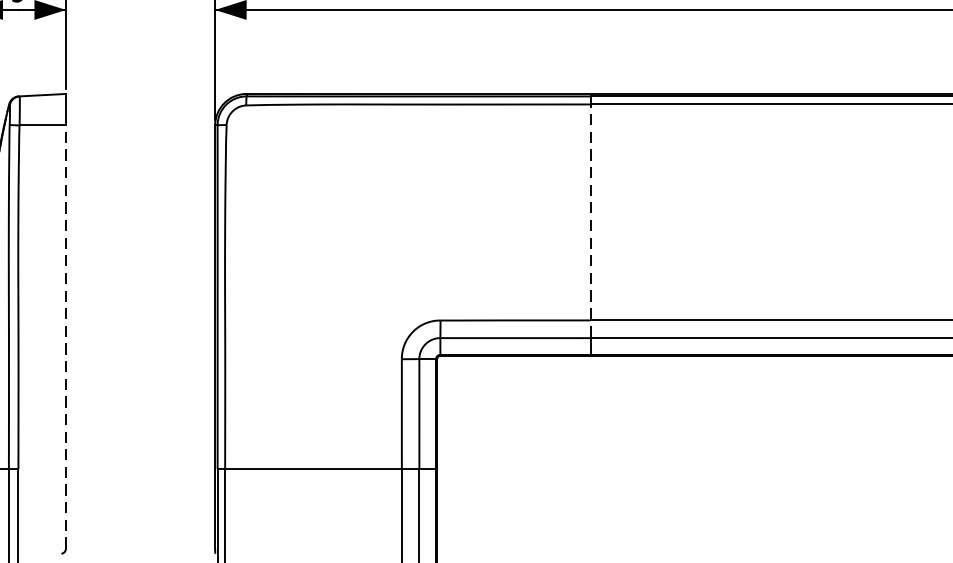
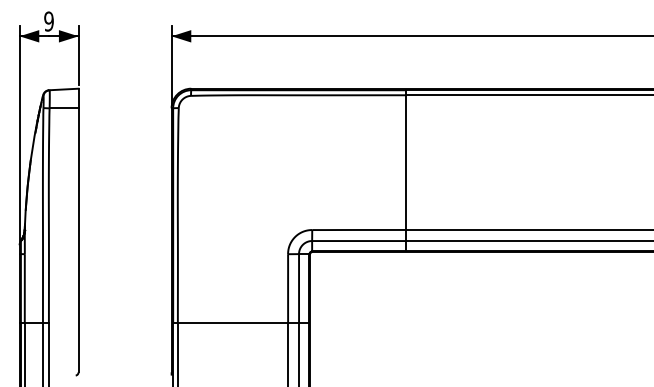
line: (590, 218) -> (405, 166), dashed -> solid
line: (65, 337) -> (78, 240), dashed -> solid

